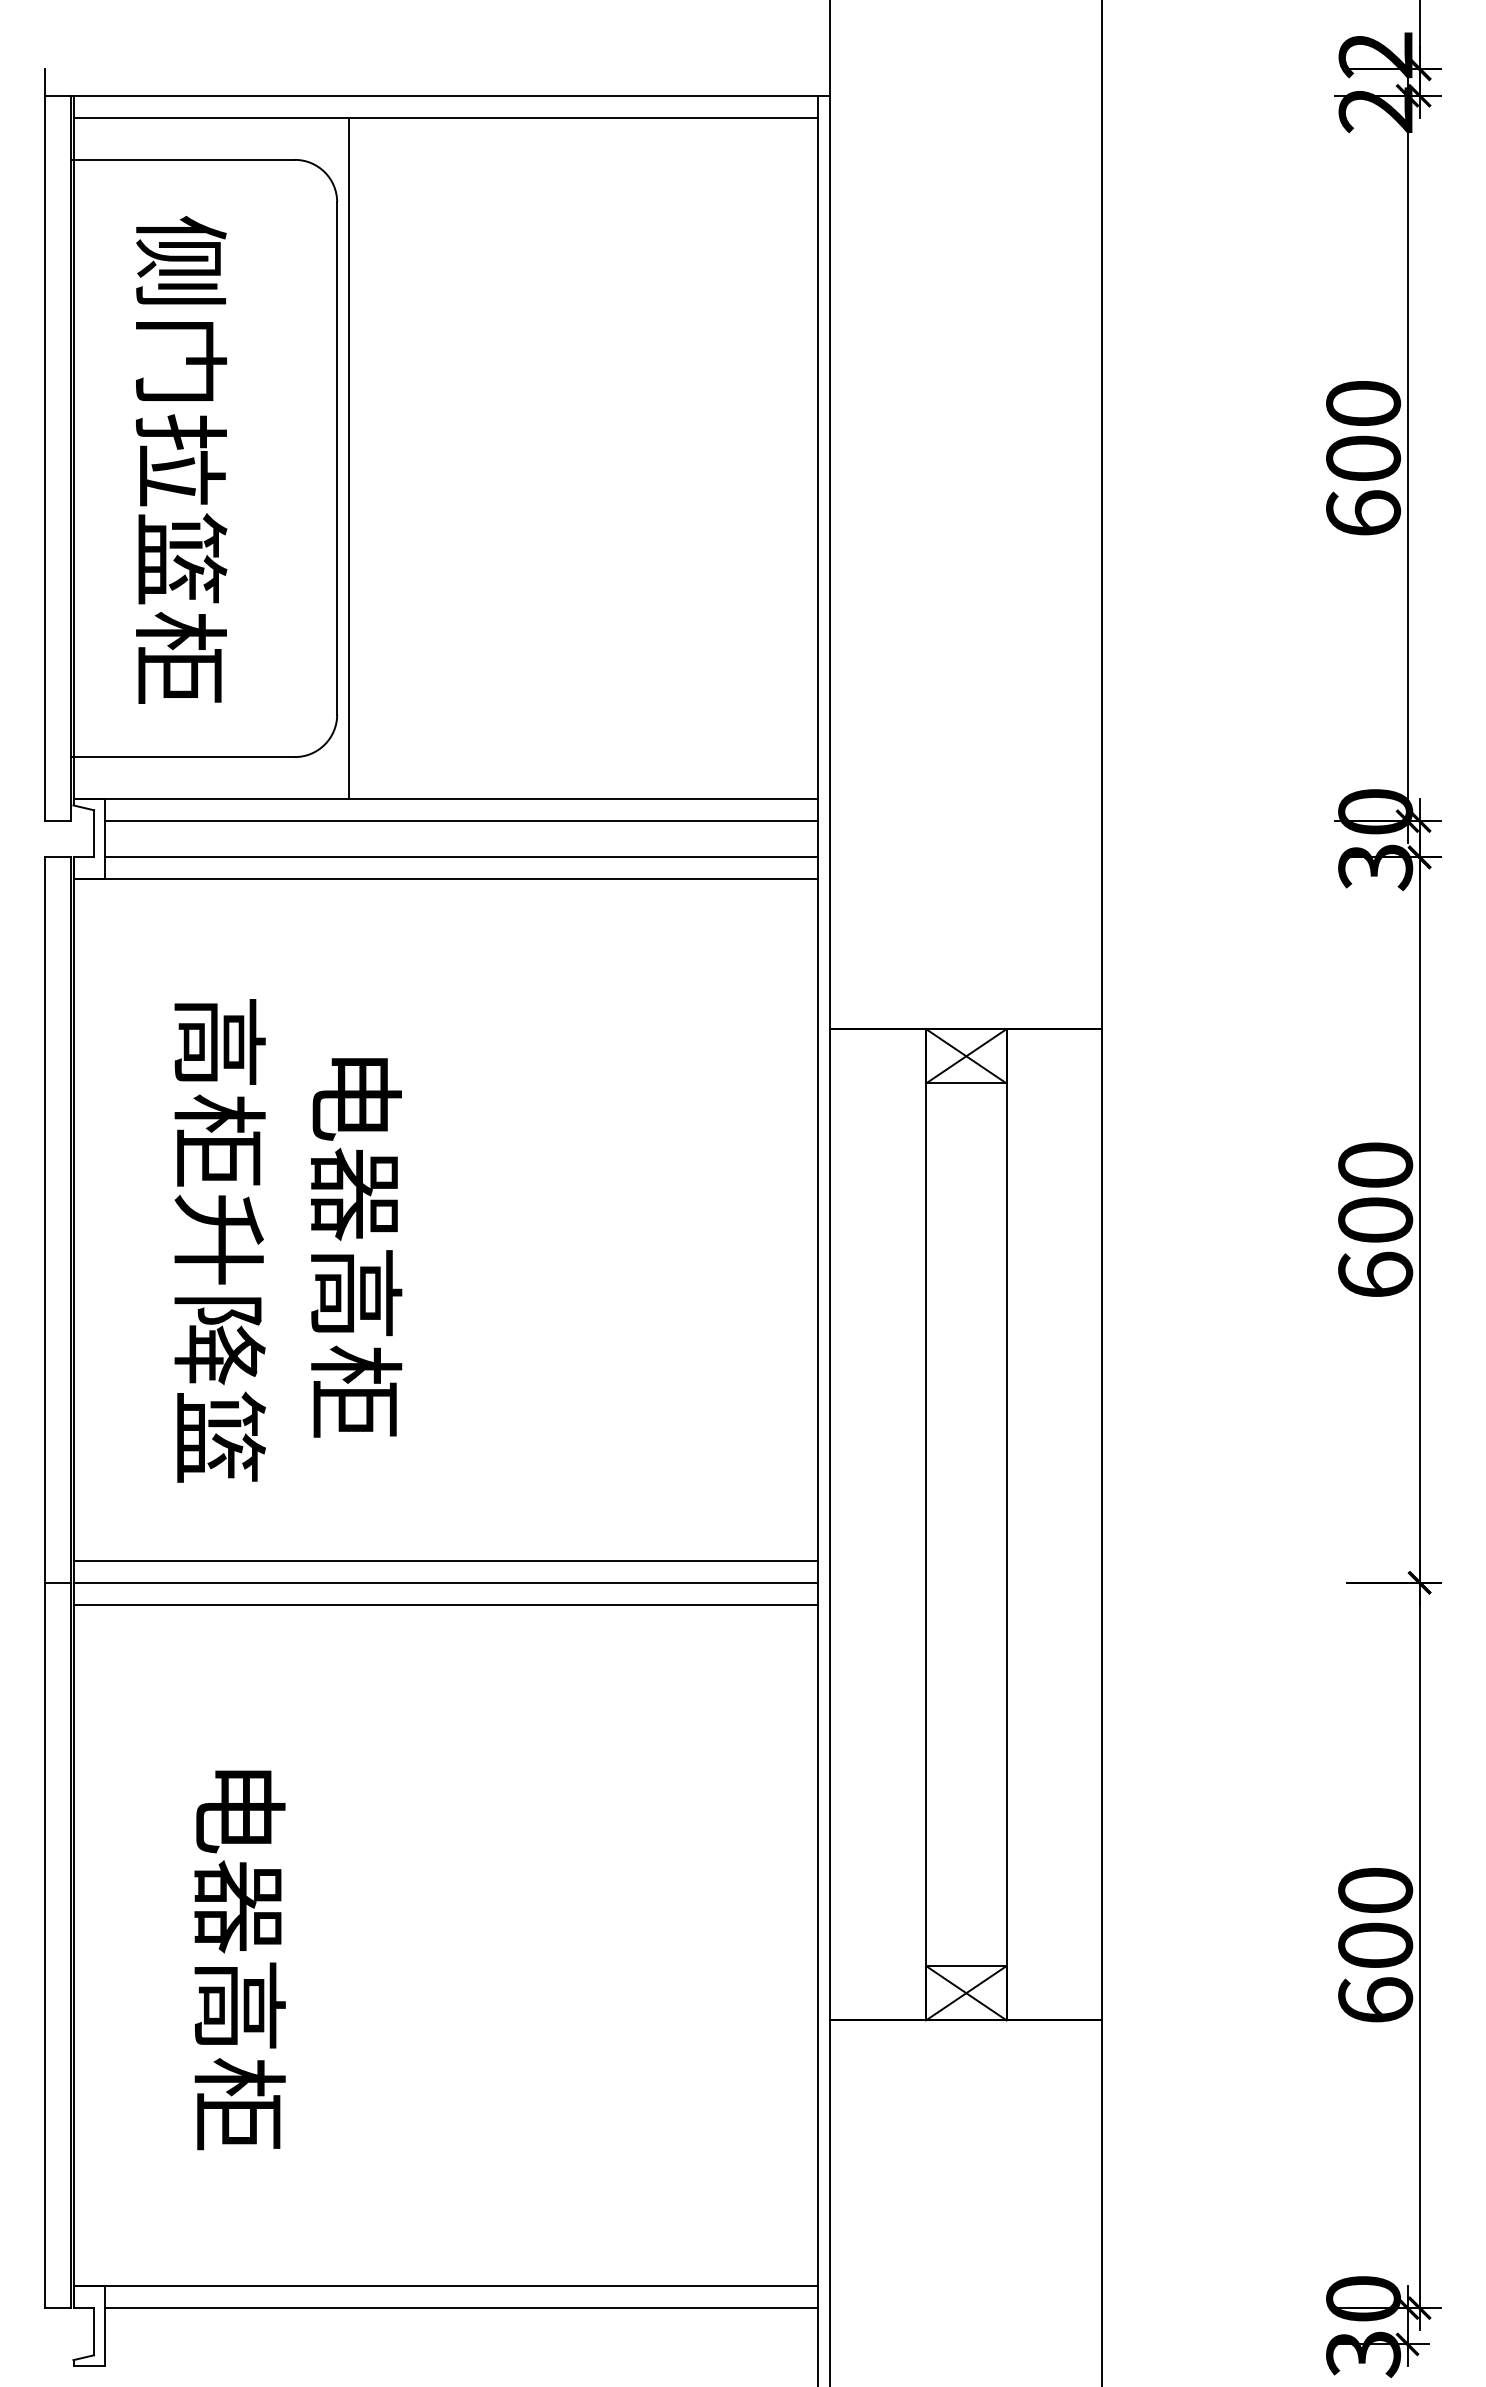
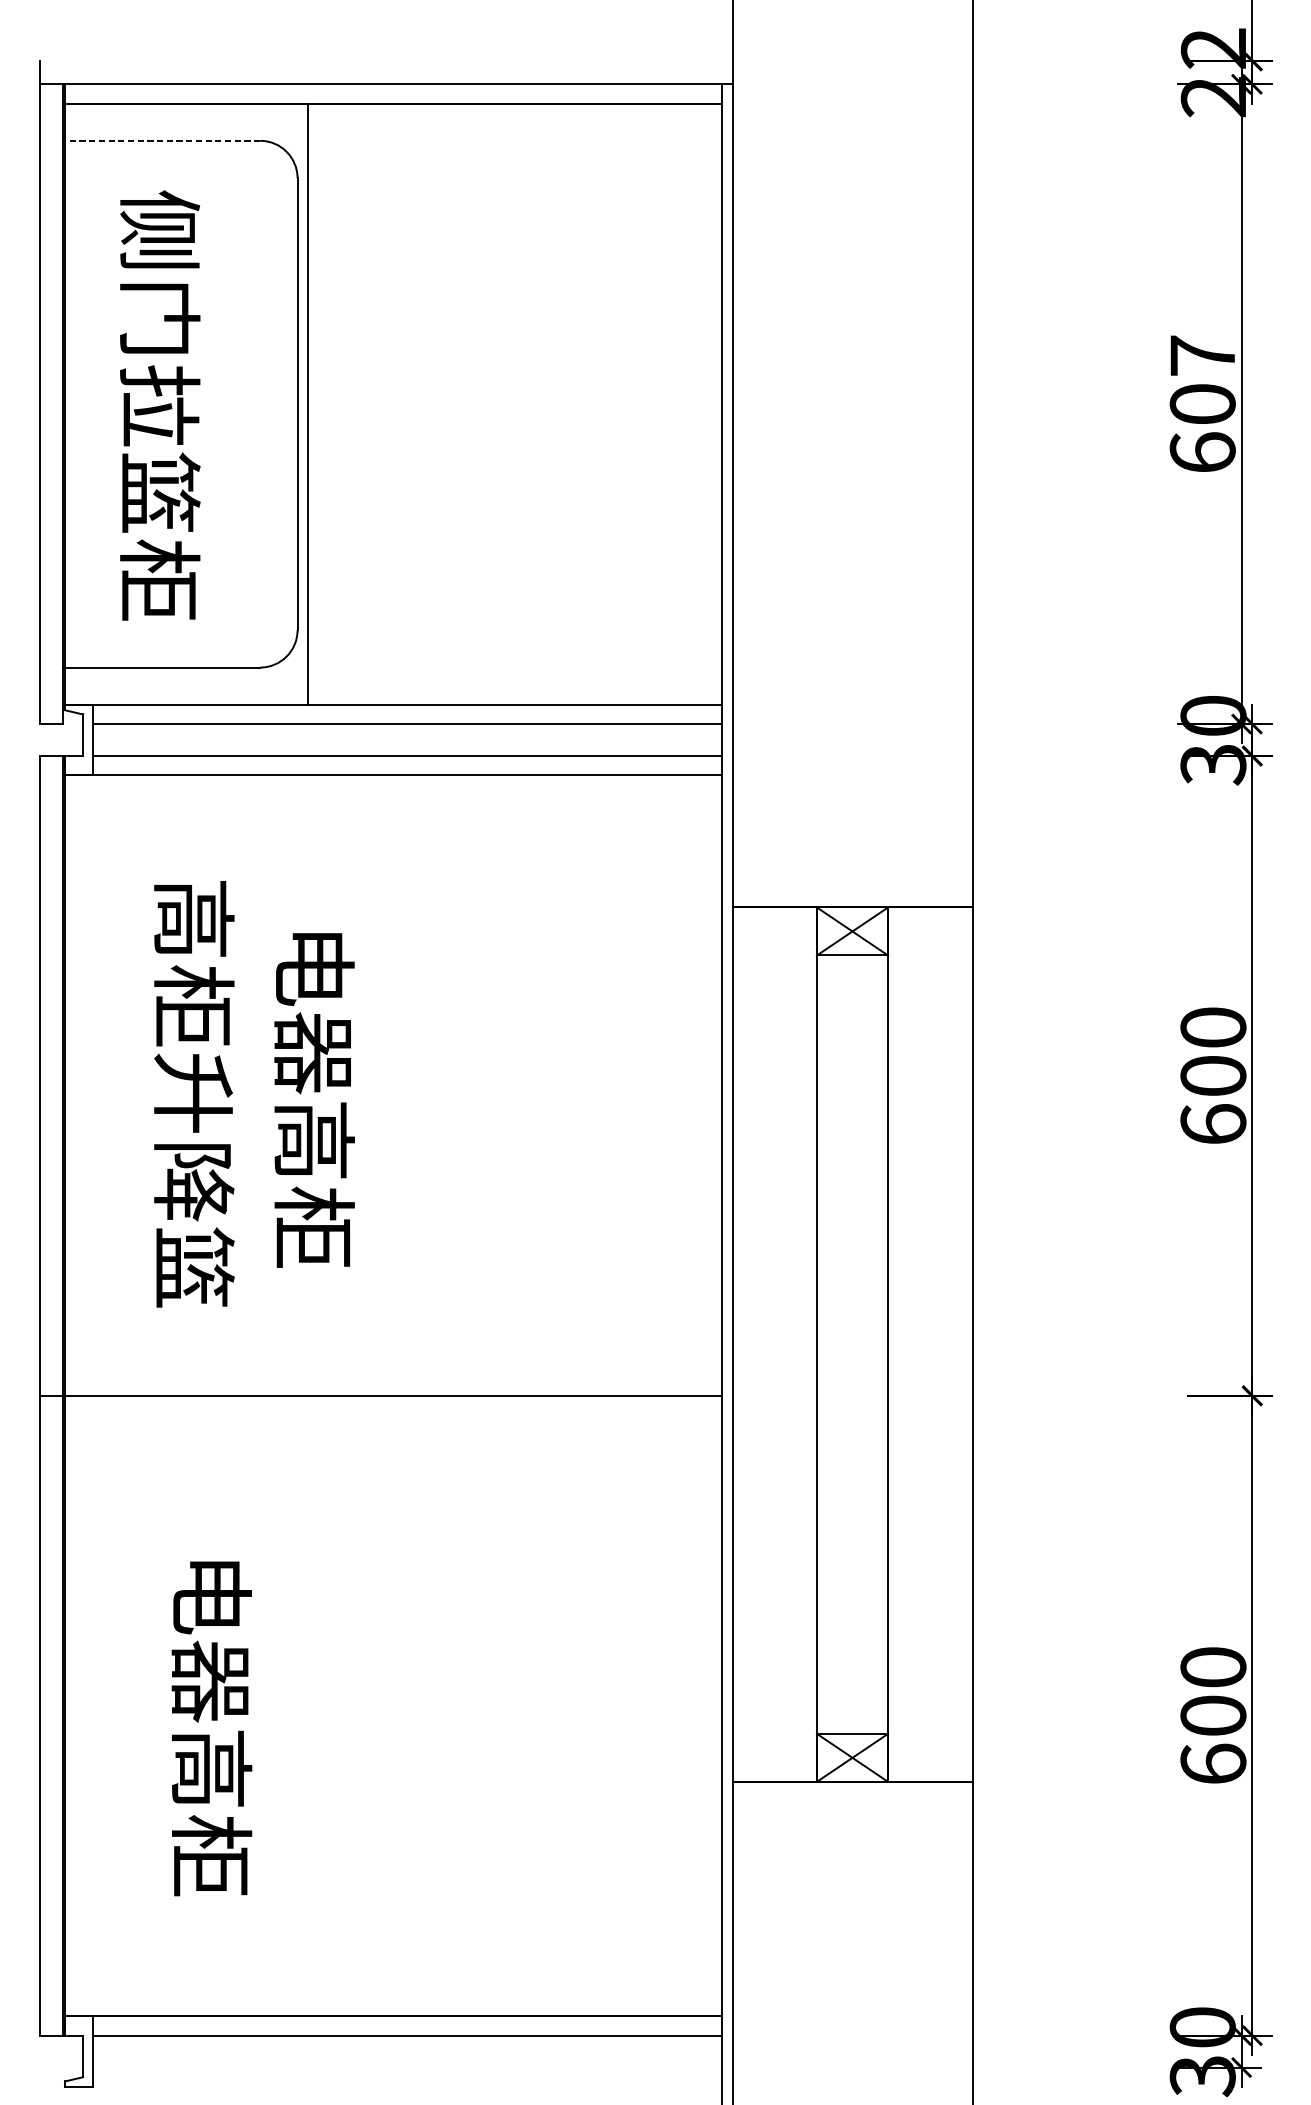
line: (183, 159) -> (162, 140), solid -> dashed
text: (1363, 403) -> (1202, 355), 600 -> 607
line: (445, 1561) -> (393, 1377), removed
line: (445, 1604) -> (393, 1415), removed

